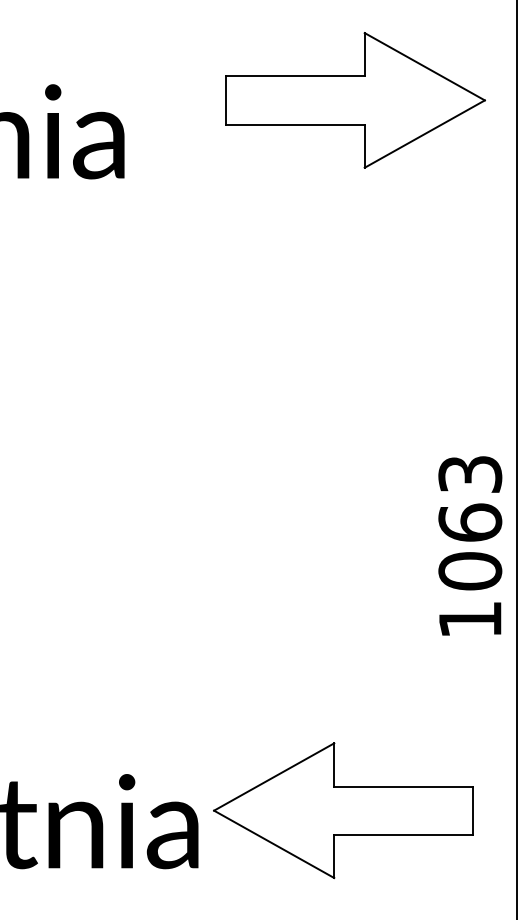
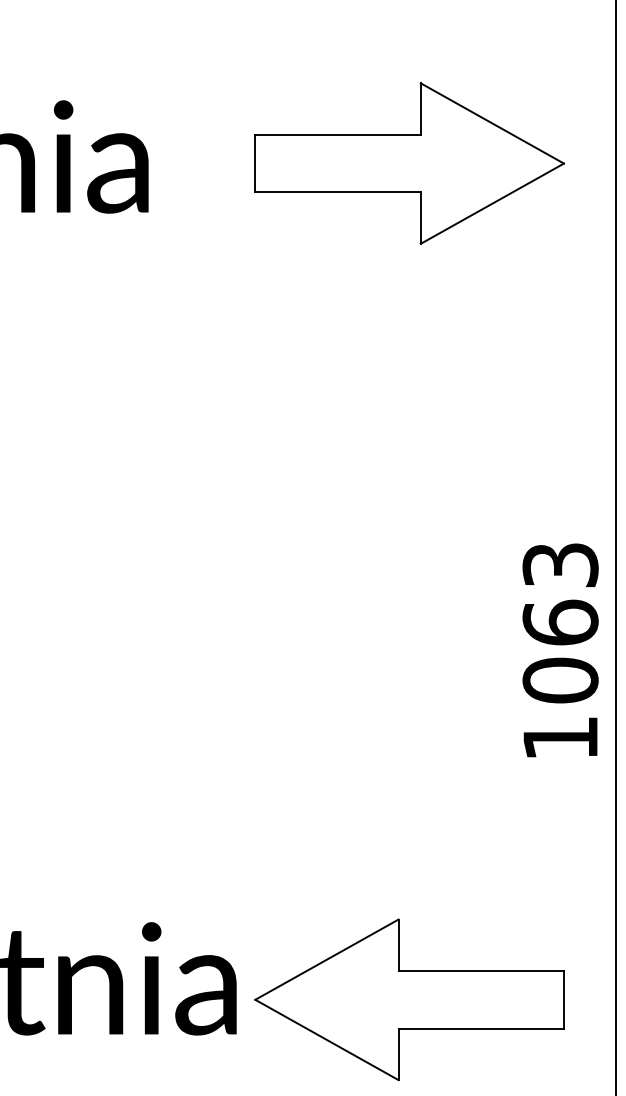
part: (355, 100) -> (409, 163), moved
part: (343, 810) -> (409, 999), moved

